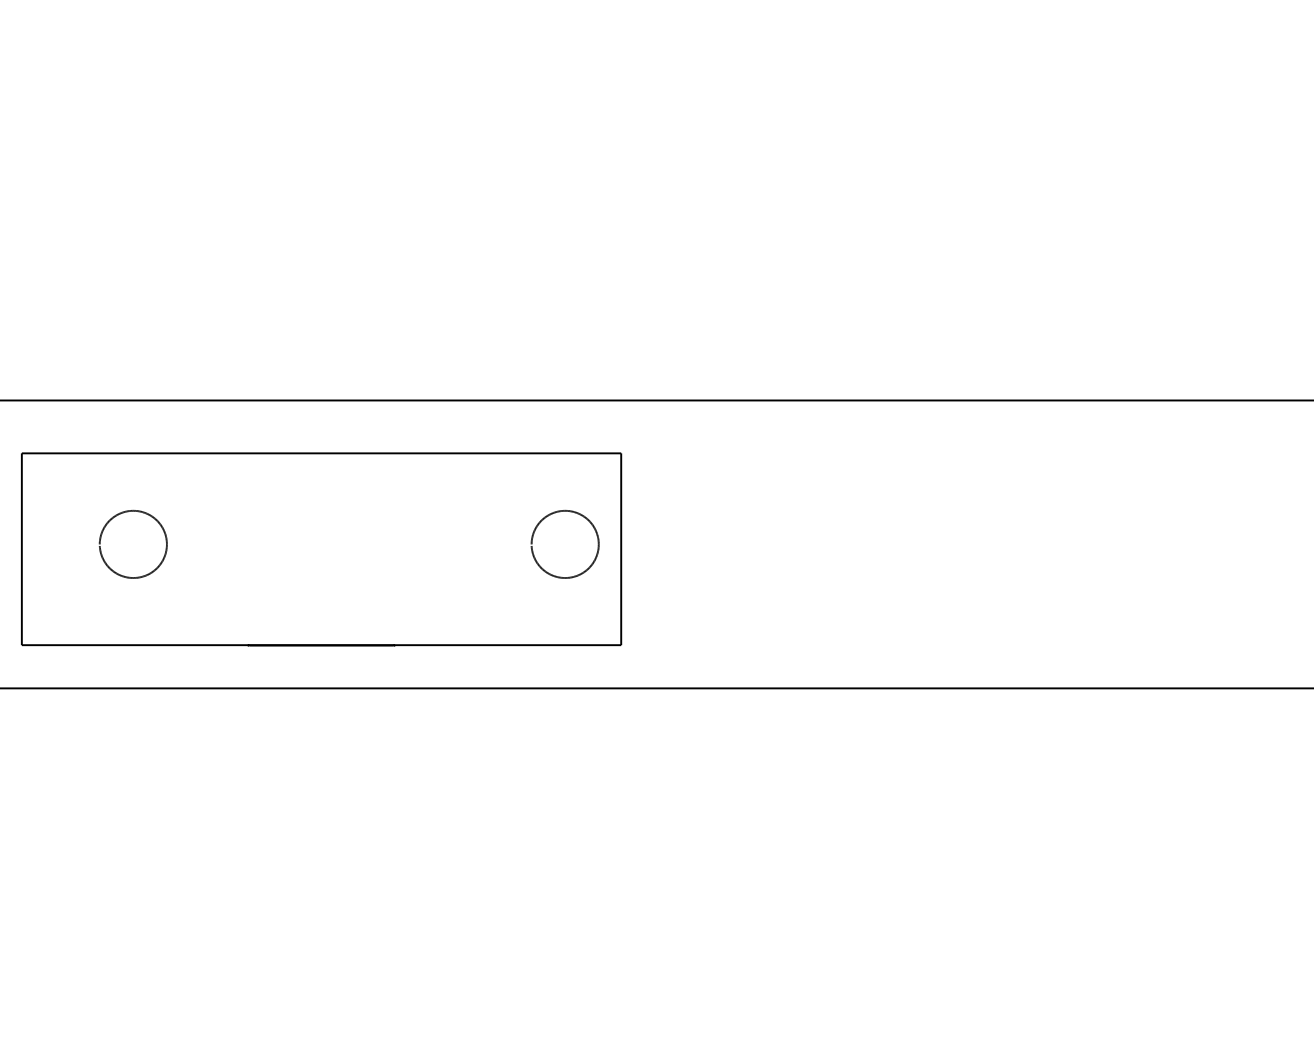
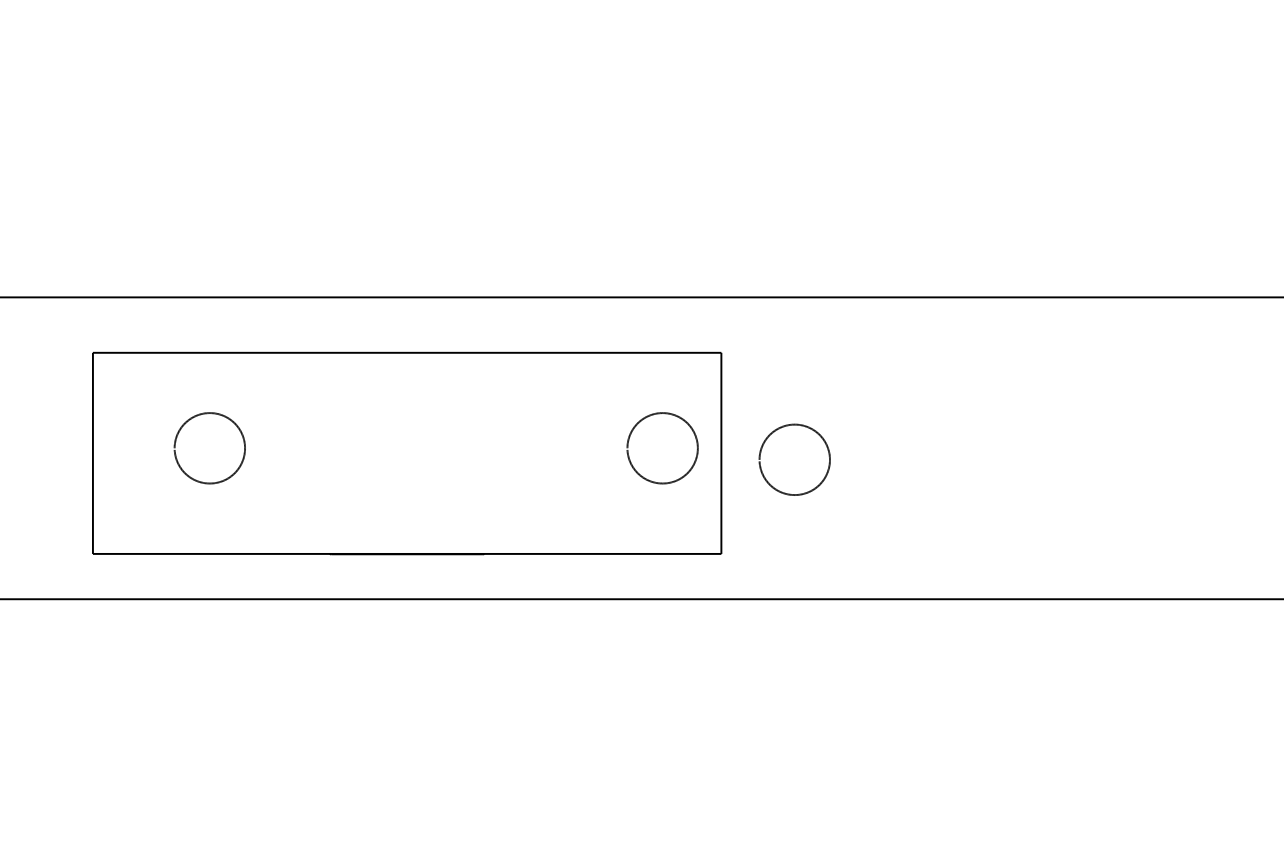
part: (669, 531) -> (772, 434), added

